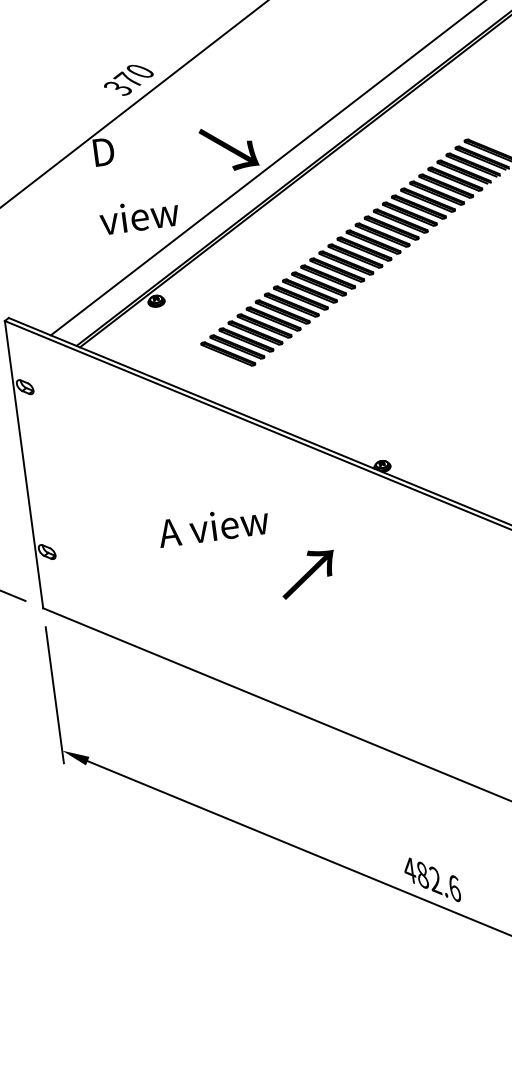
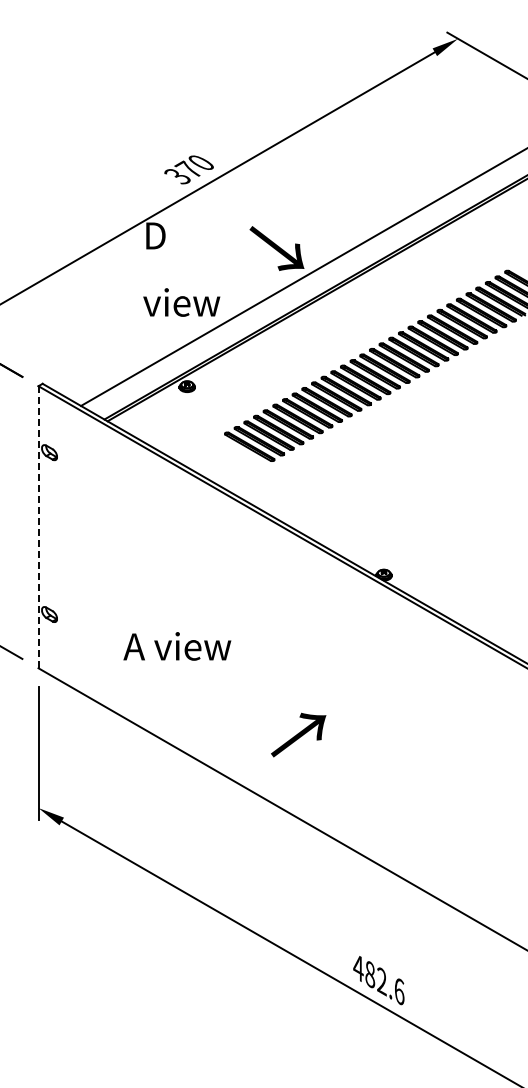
line: (24, 464) -> (38, 527), solid -> dashed
text: (213, 526) -> (177, 646), moved
text: (308, 573) -> (298, 734), moved

